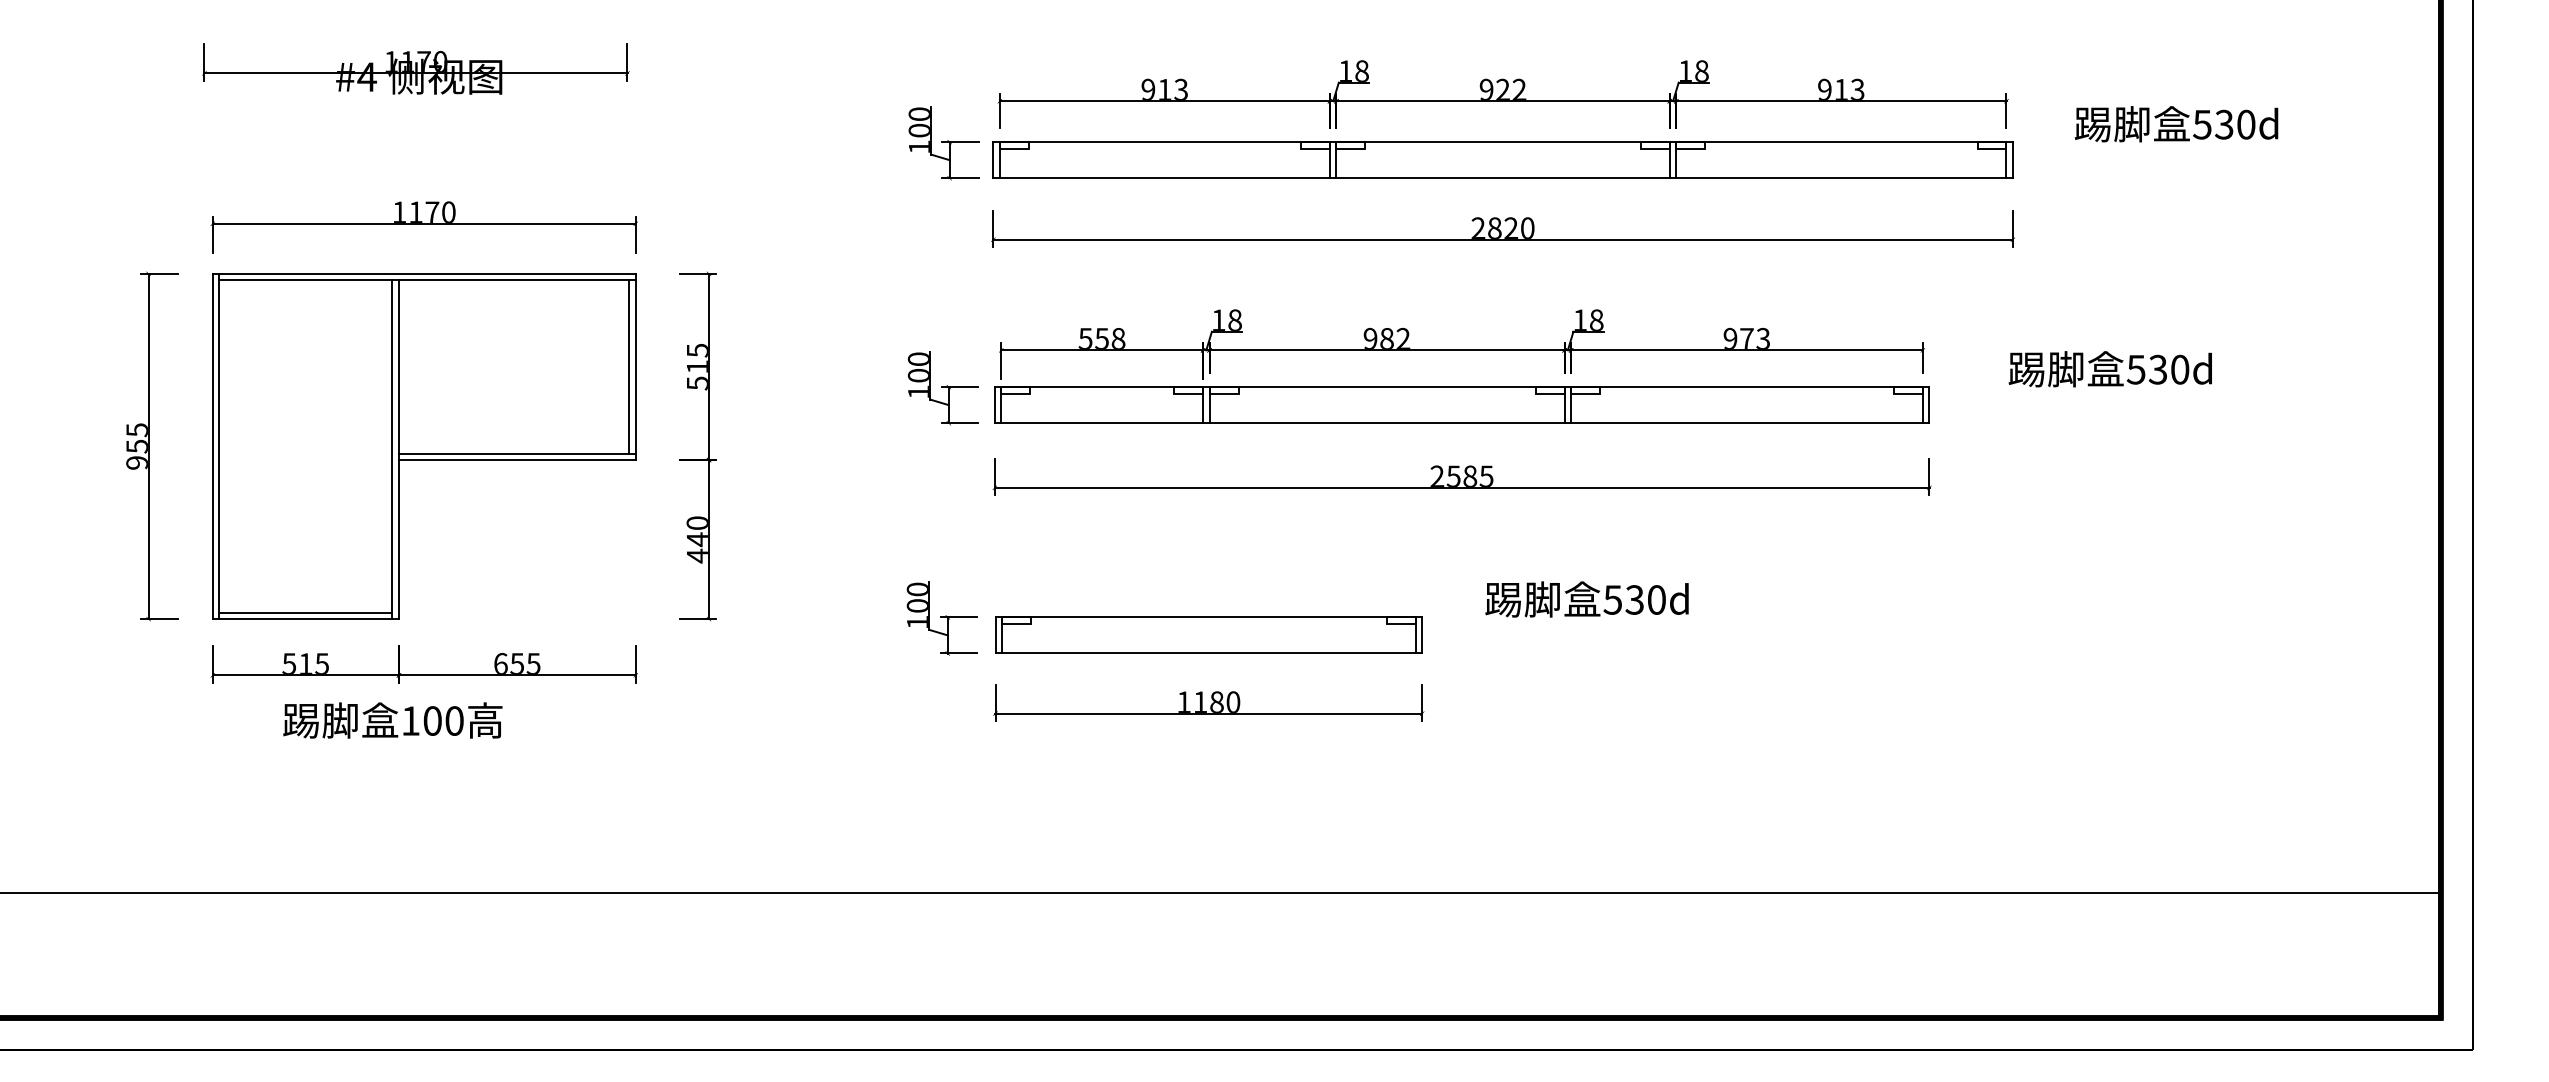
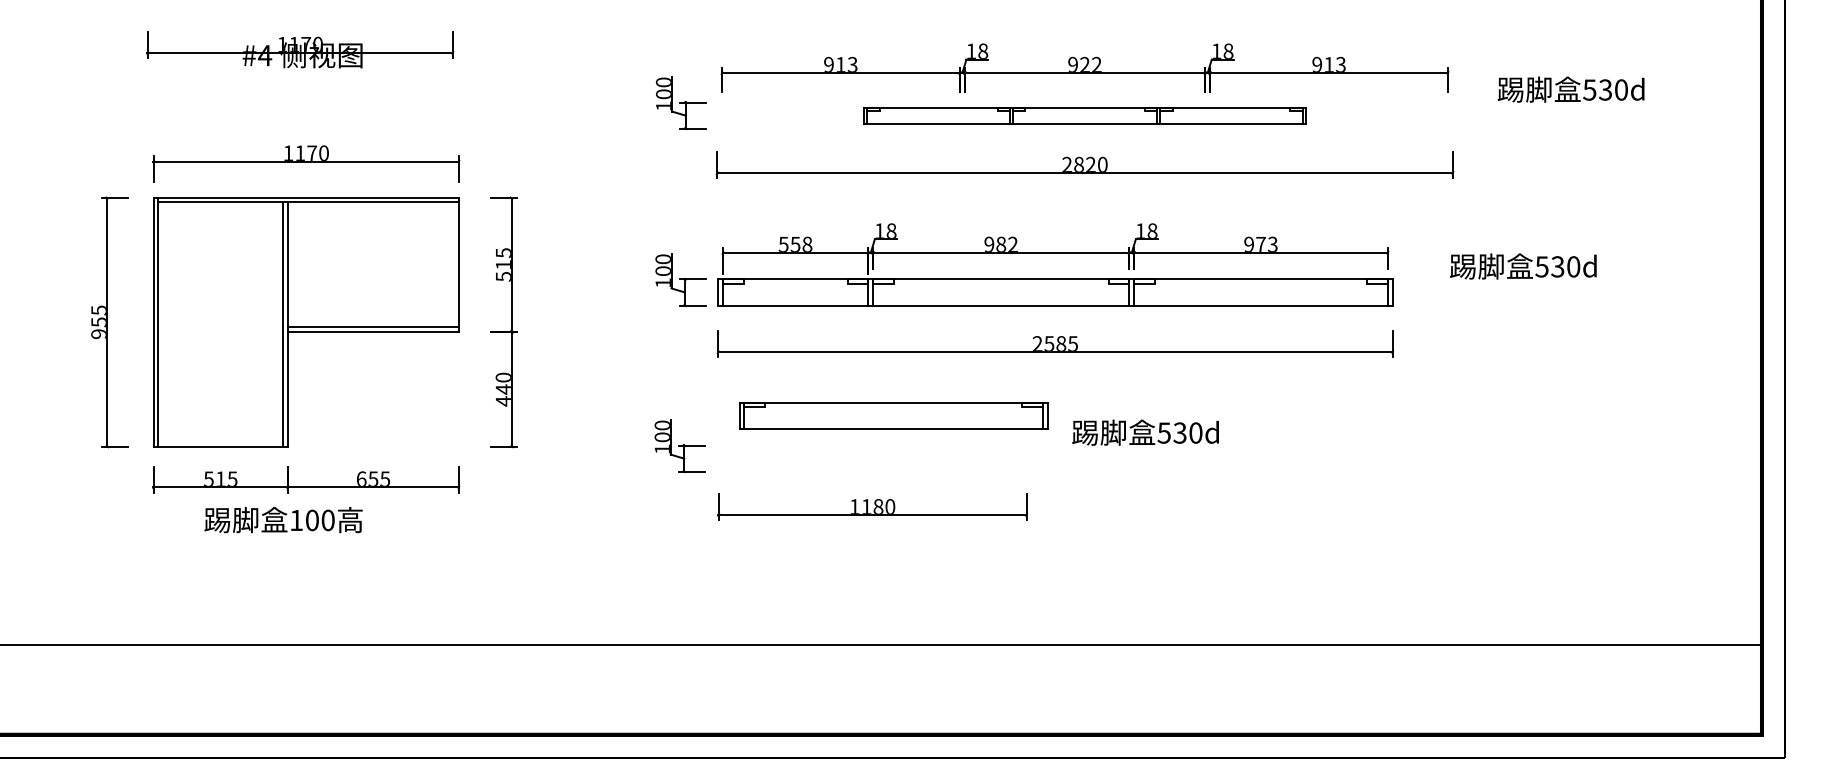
part: (1502, 160) -> (1084, 115), size x0.6
line: (629, 366) -> (454, 264), removed
line: (305, 613) -> (220, 442), removed
part: (1208, 635) -> (893, 415), moved

